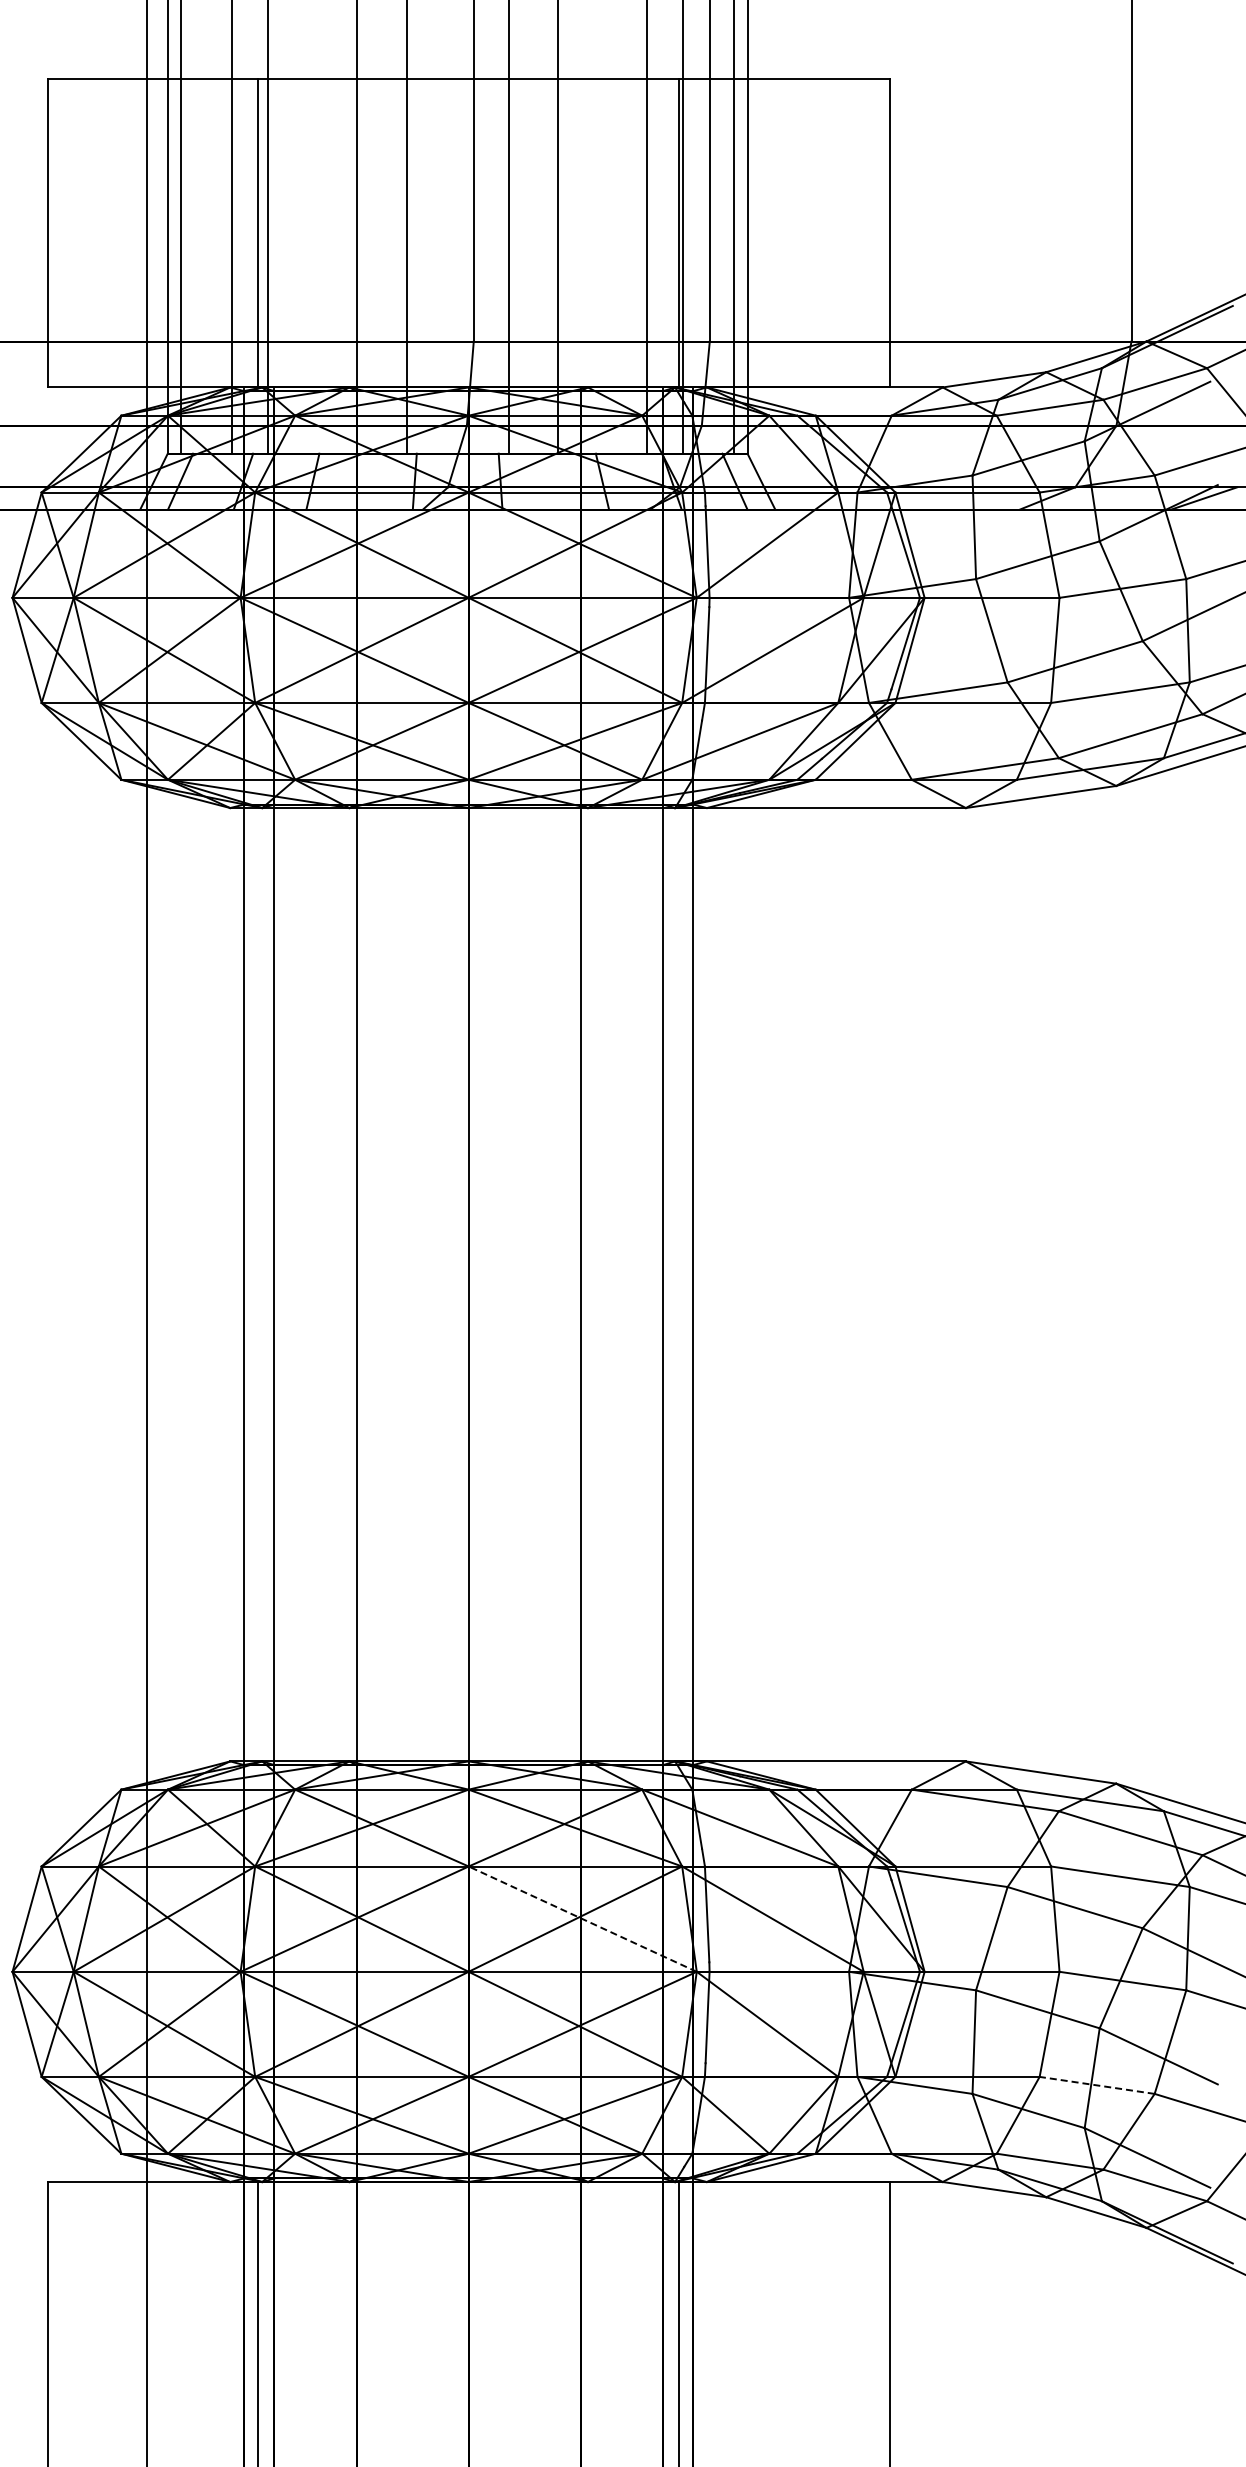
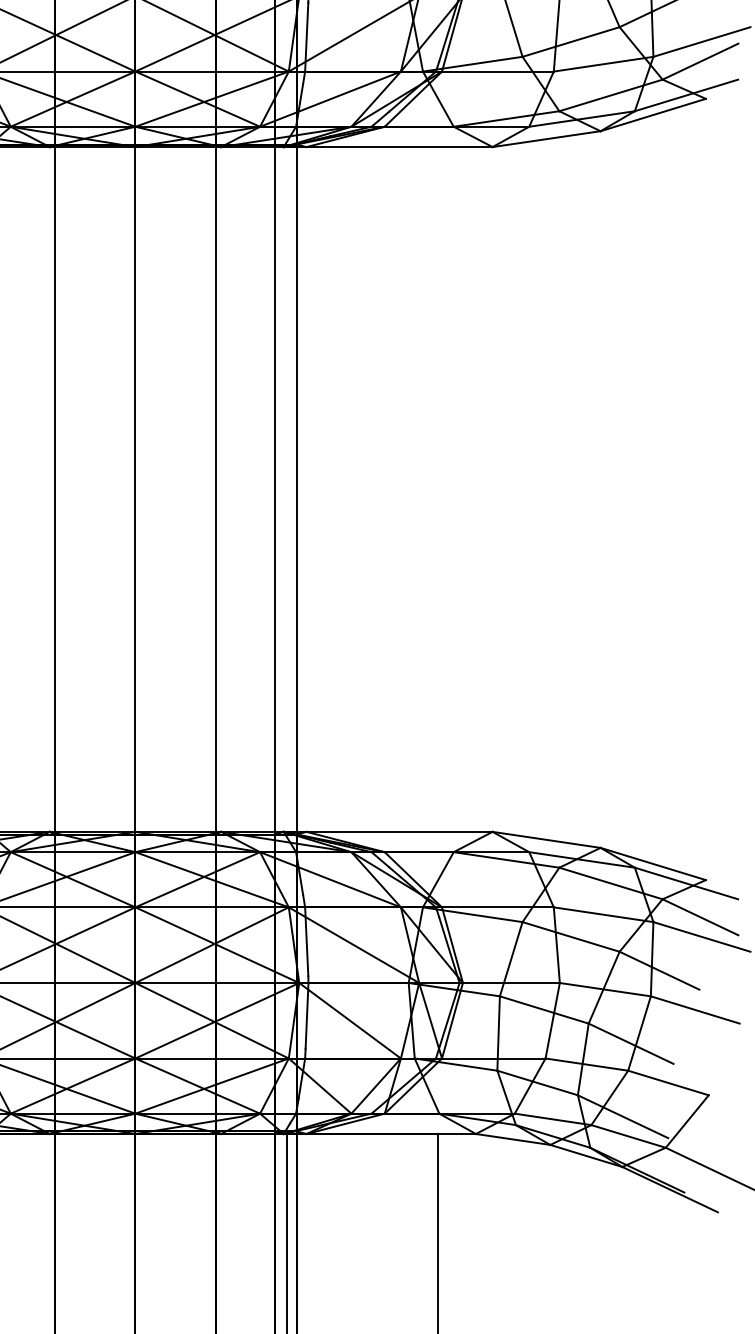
line: (582, 1919) -> (217, 945), dashed -> solid
line: (1096, 2085) -> (586, 1064), dashed -> solid

